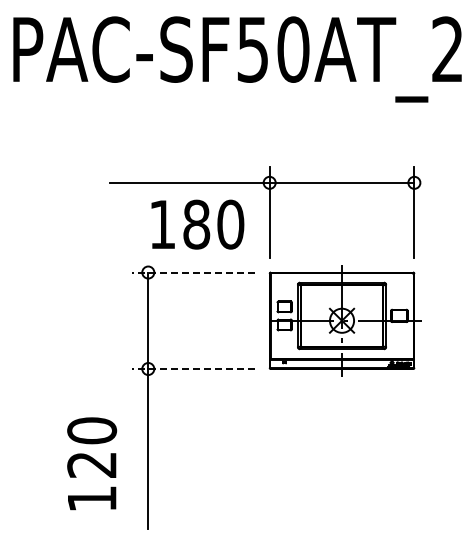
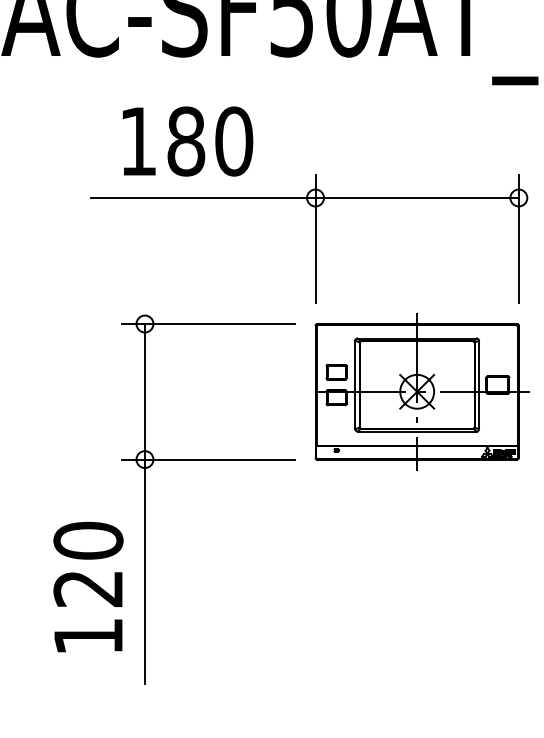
text: (197, 224) -> (187, 141), moved
line: (193, 272) -> (208, 323), dashed -> solid
line: (193, 369) -> (208, 460), dashed -> solid
text: (92, 463) -> (89, 586), moved

